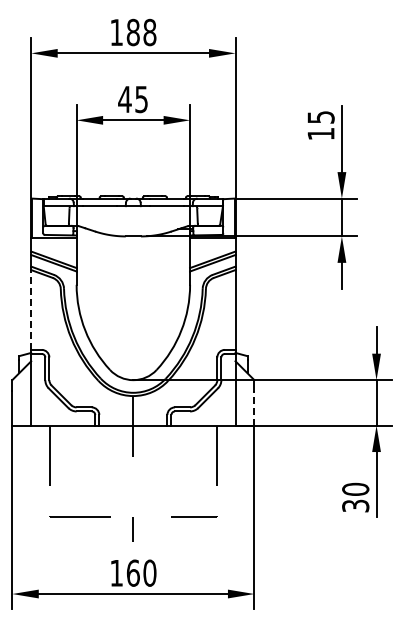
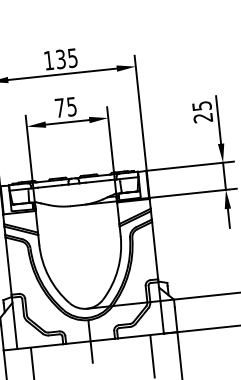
text: (141, 32) -> (66, 58), 188 -> 135
text: (124, 99) -> (59, 108), 45 -> 75
text: (320, 134) -> (202, 118), 15 -> 25
line: (31, 309) -> (8, 265), dashed -> solid
line: (254, 407) -> (176, 319), dashed -> solid

